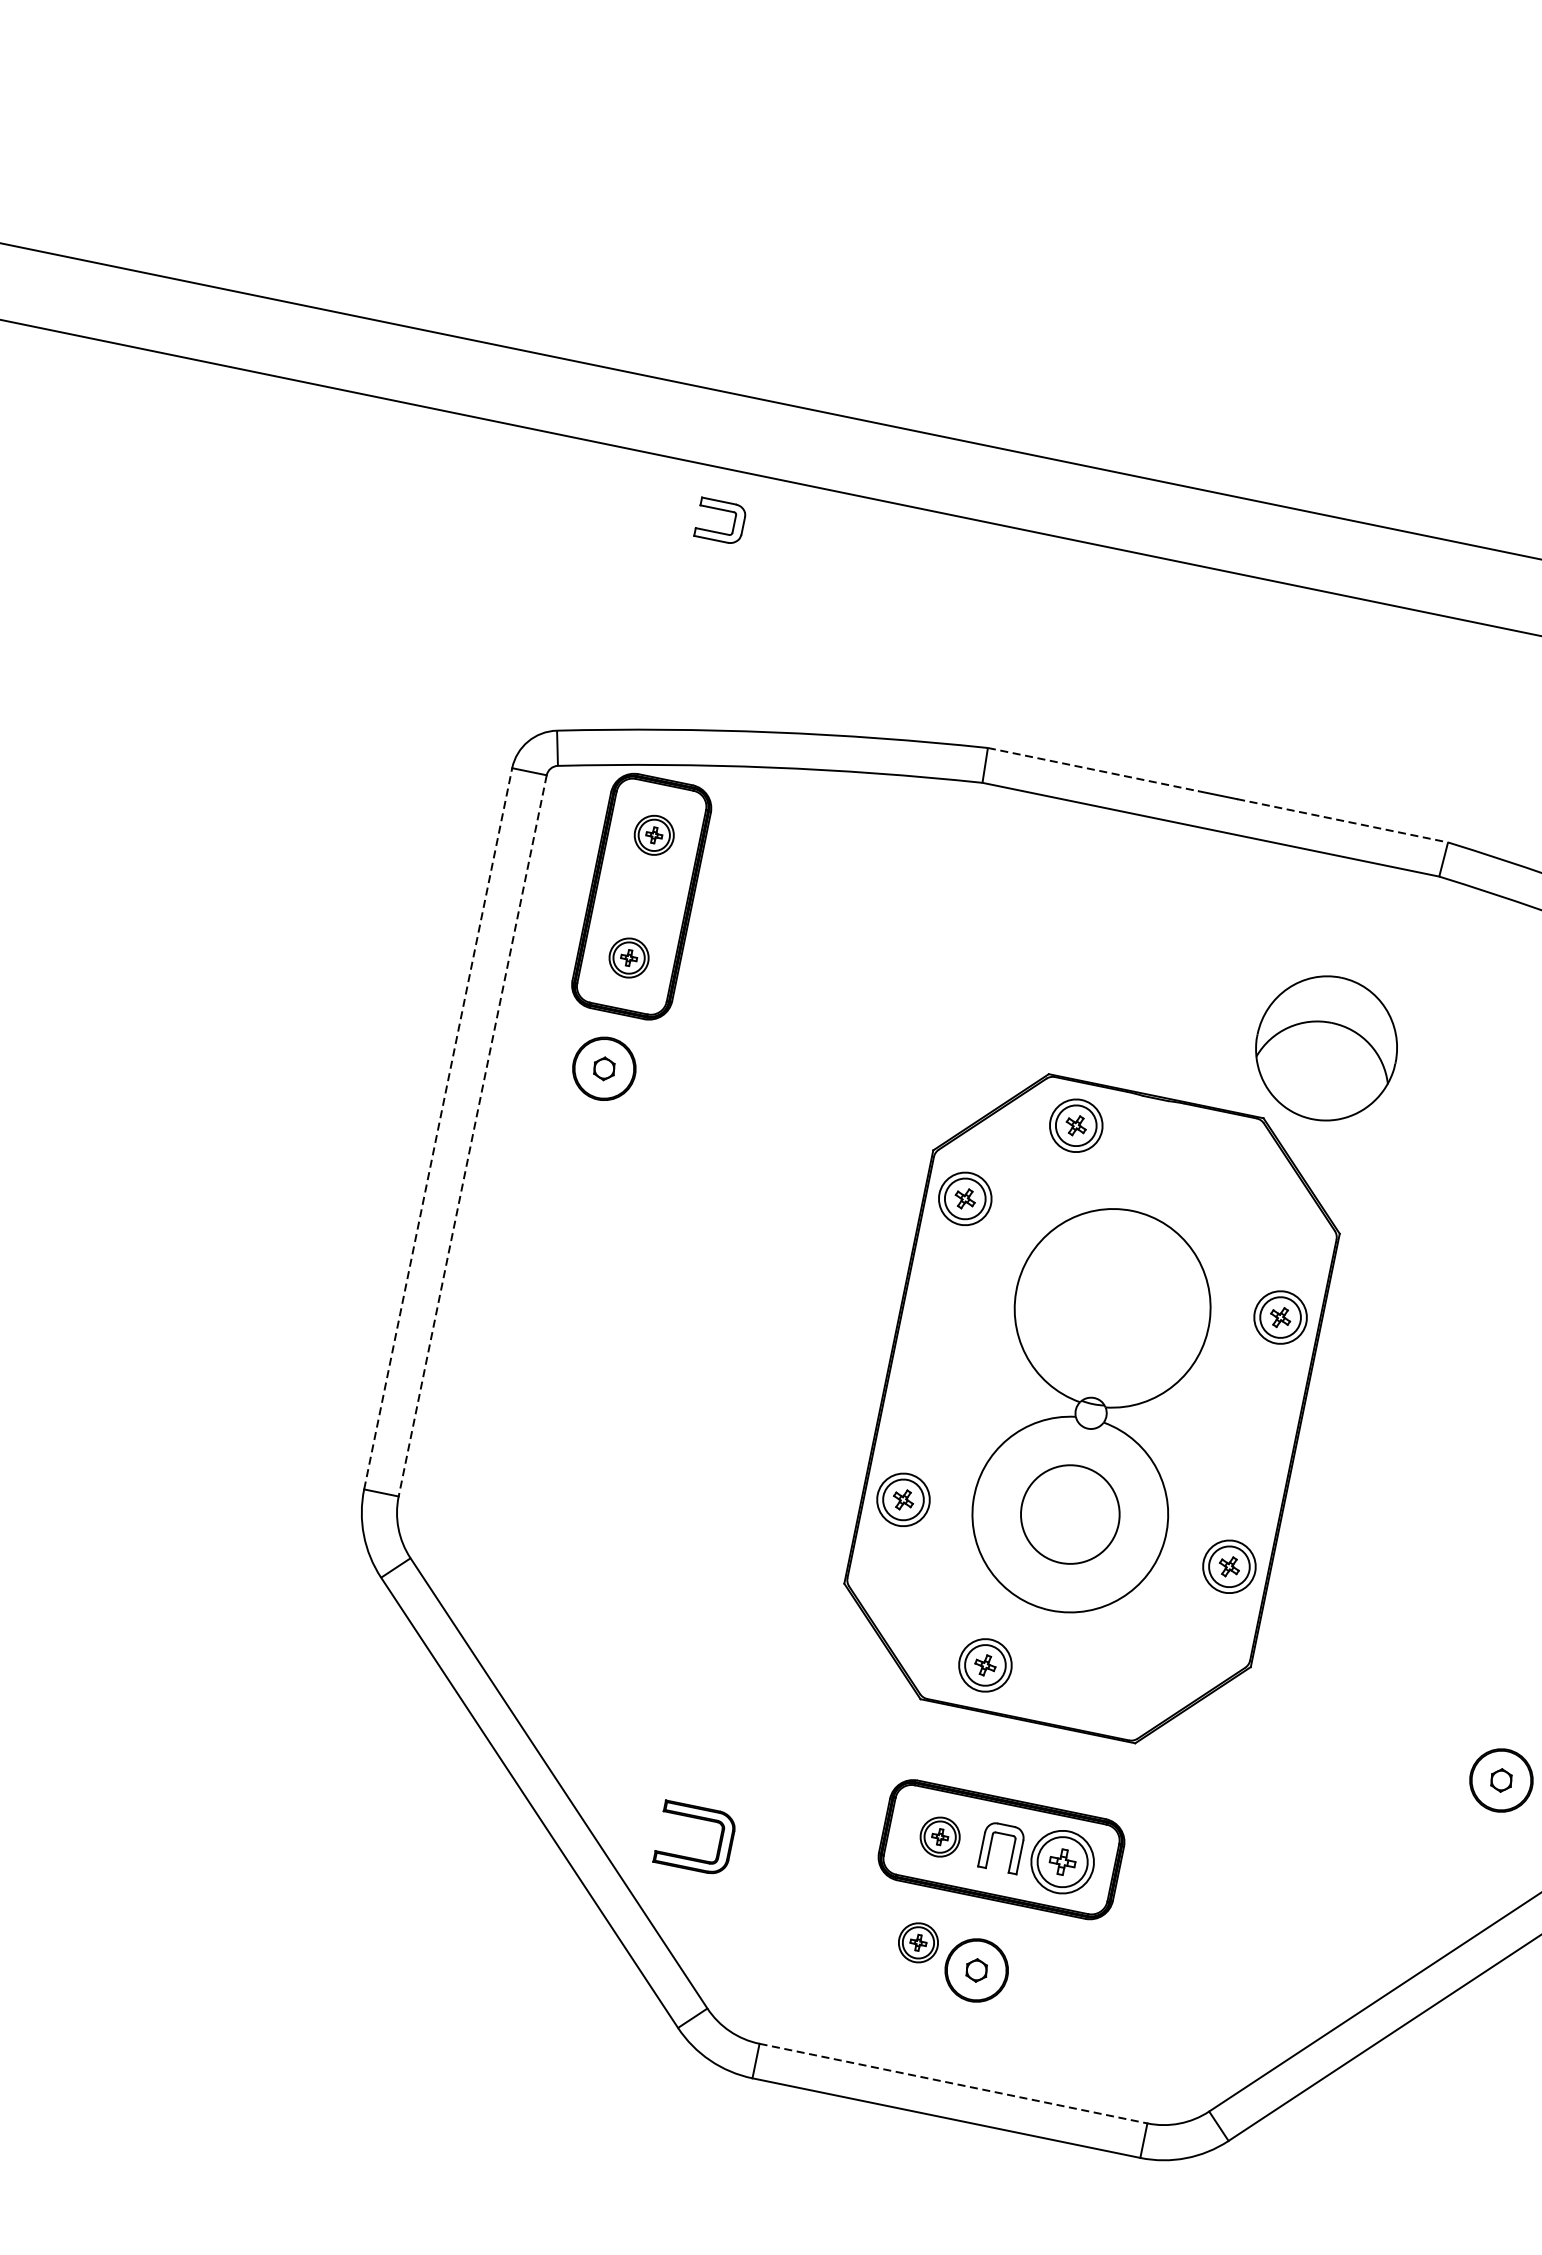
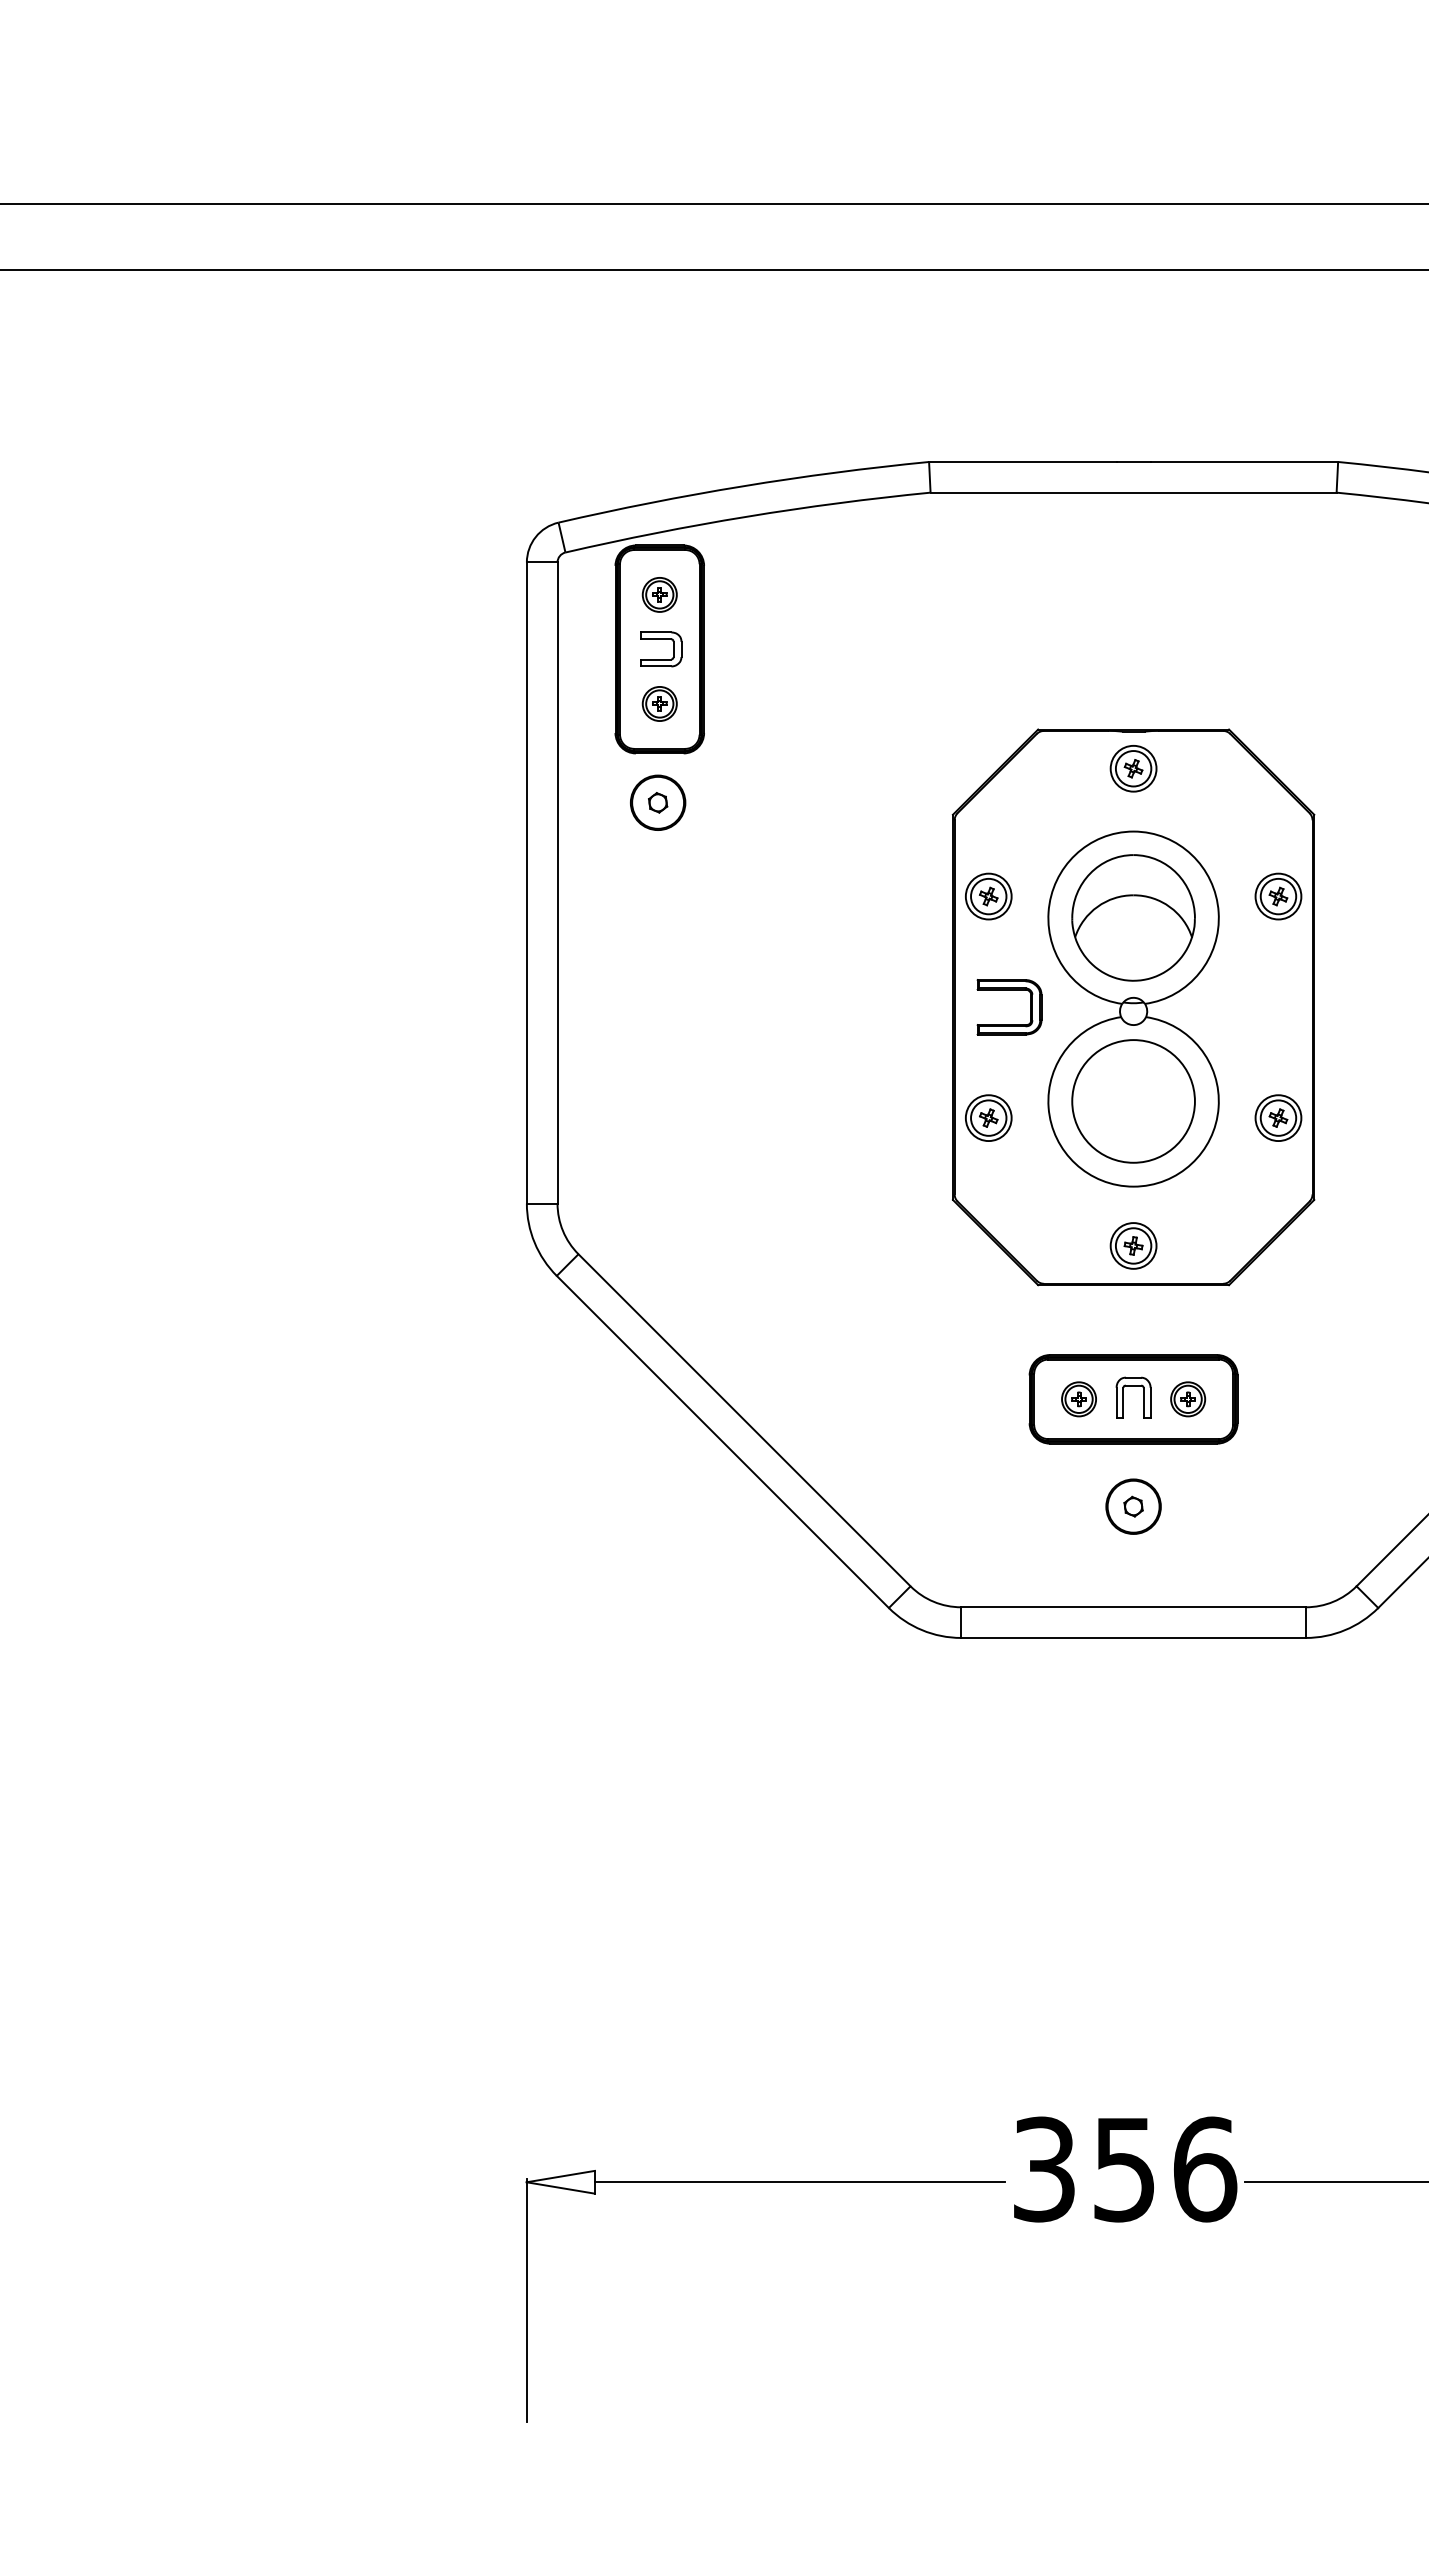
part: (723, 510) -> (661, 639), moved
line: (1093, 769) -> (1022, 461), dashed -> solid
line: (1342, 820) -> (1244, 461), dashed -> solid
part: (1326, 1047) -> (1133, 917), moved
part: (1076, 1125) -> (1133, 768), moved
line: (437, 1129) -> (526, 883), dashed -> solid
line: (472, 1136) -> (557, 883), dashed -> solid
part: (965, 1198) -> (988, 896), moved
circle: (1070, 1514) -> (1133, 1101), size x1.43
part: (985, 1664) -> (1133, 1245), moved
part: (699, 1819) -> (1009, 990), moved
part: (1063, 1862) -> (1188, 1399), size x0.62
part: (917, 1942) -> (1078, 1493), removed
line: (954, 2084) -> (1134, 1607), dashed -> solid

